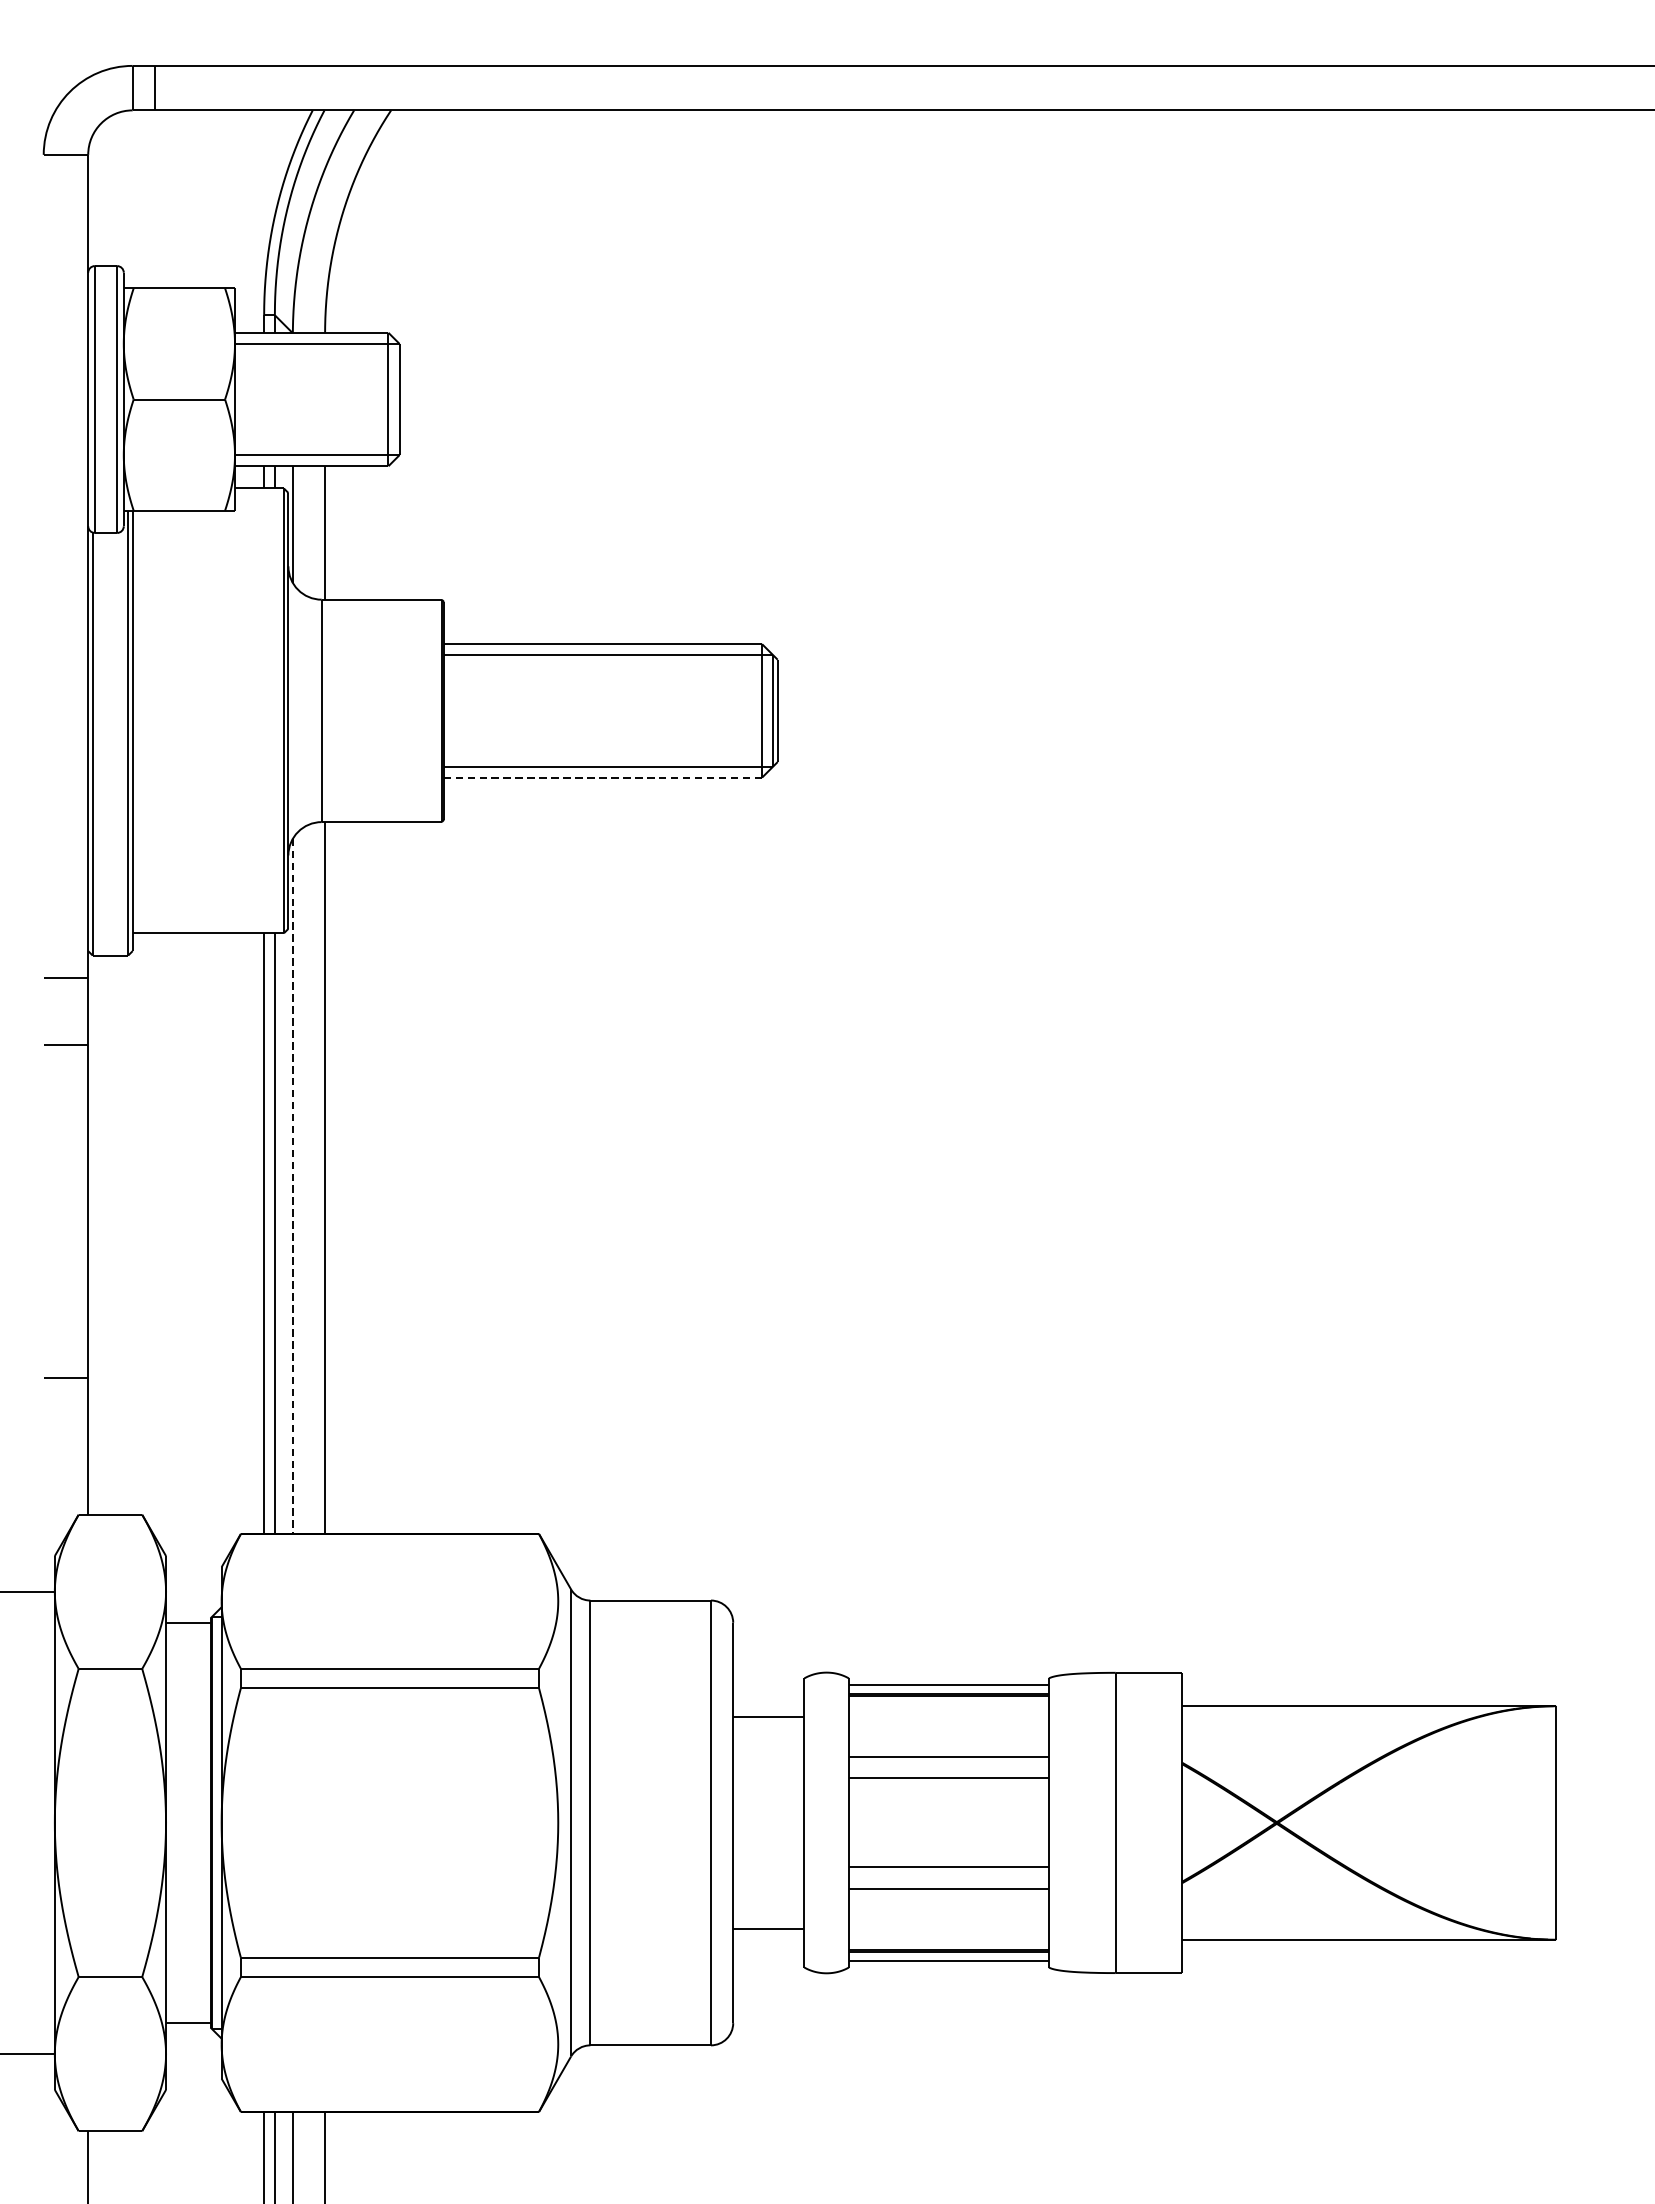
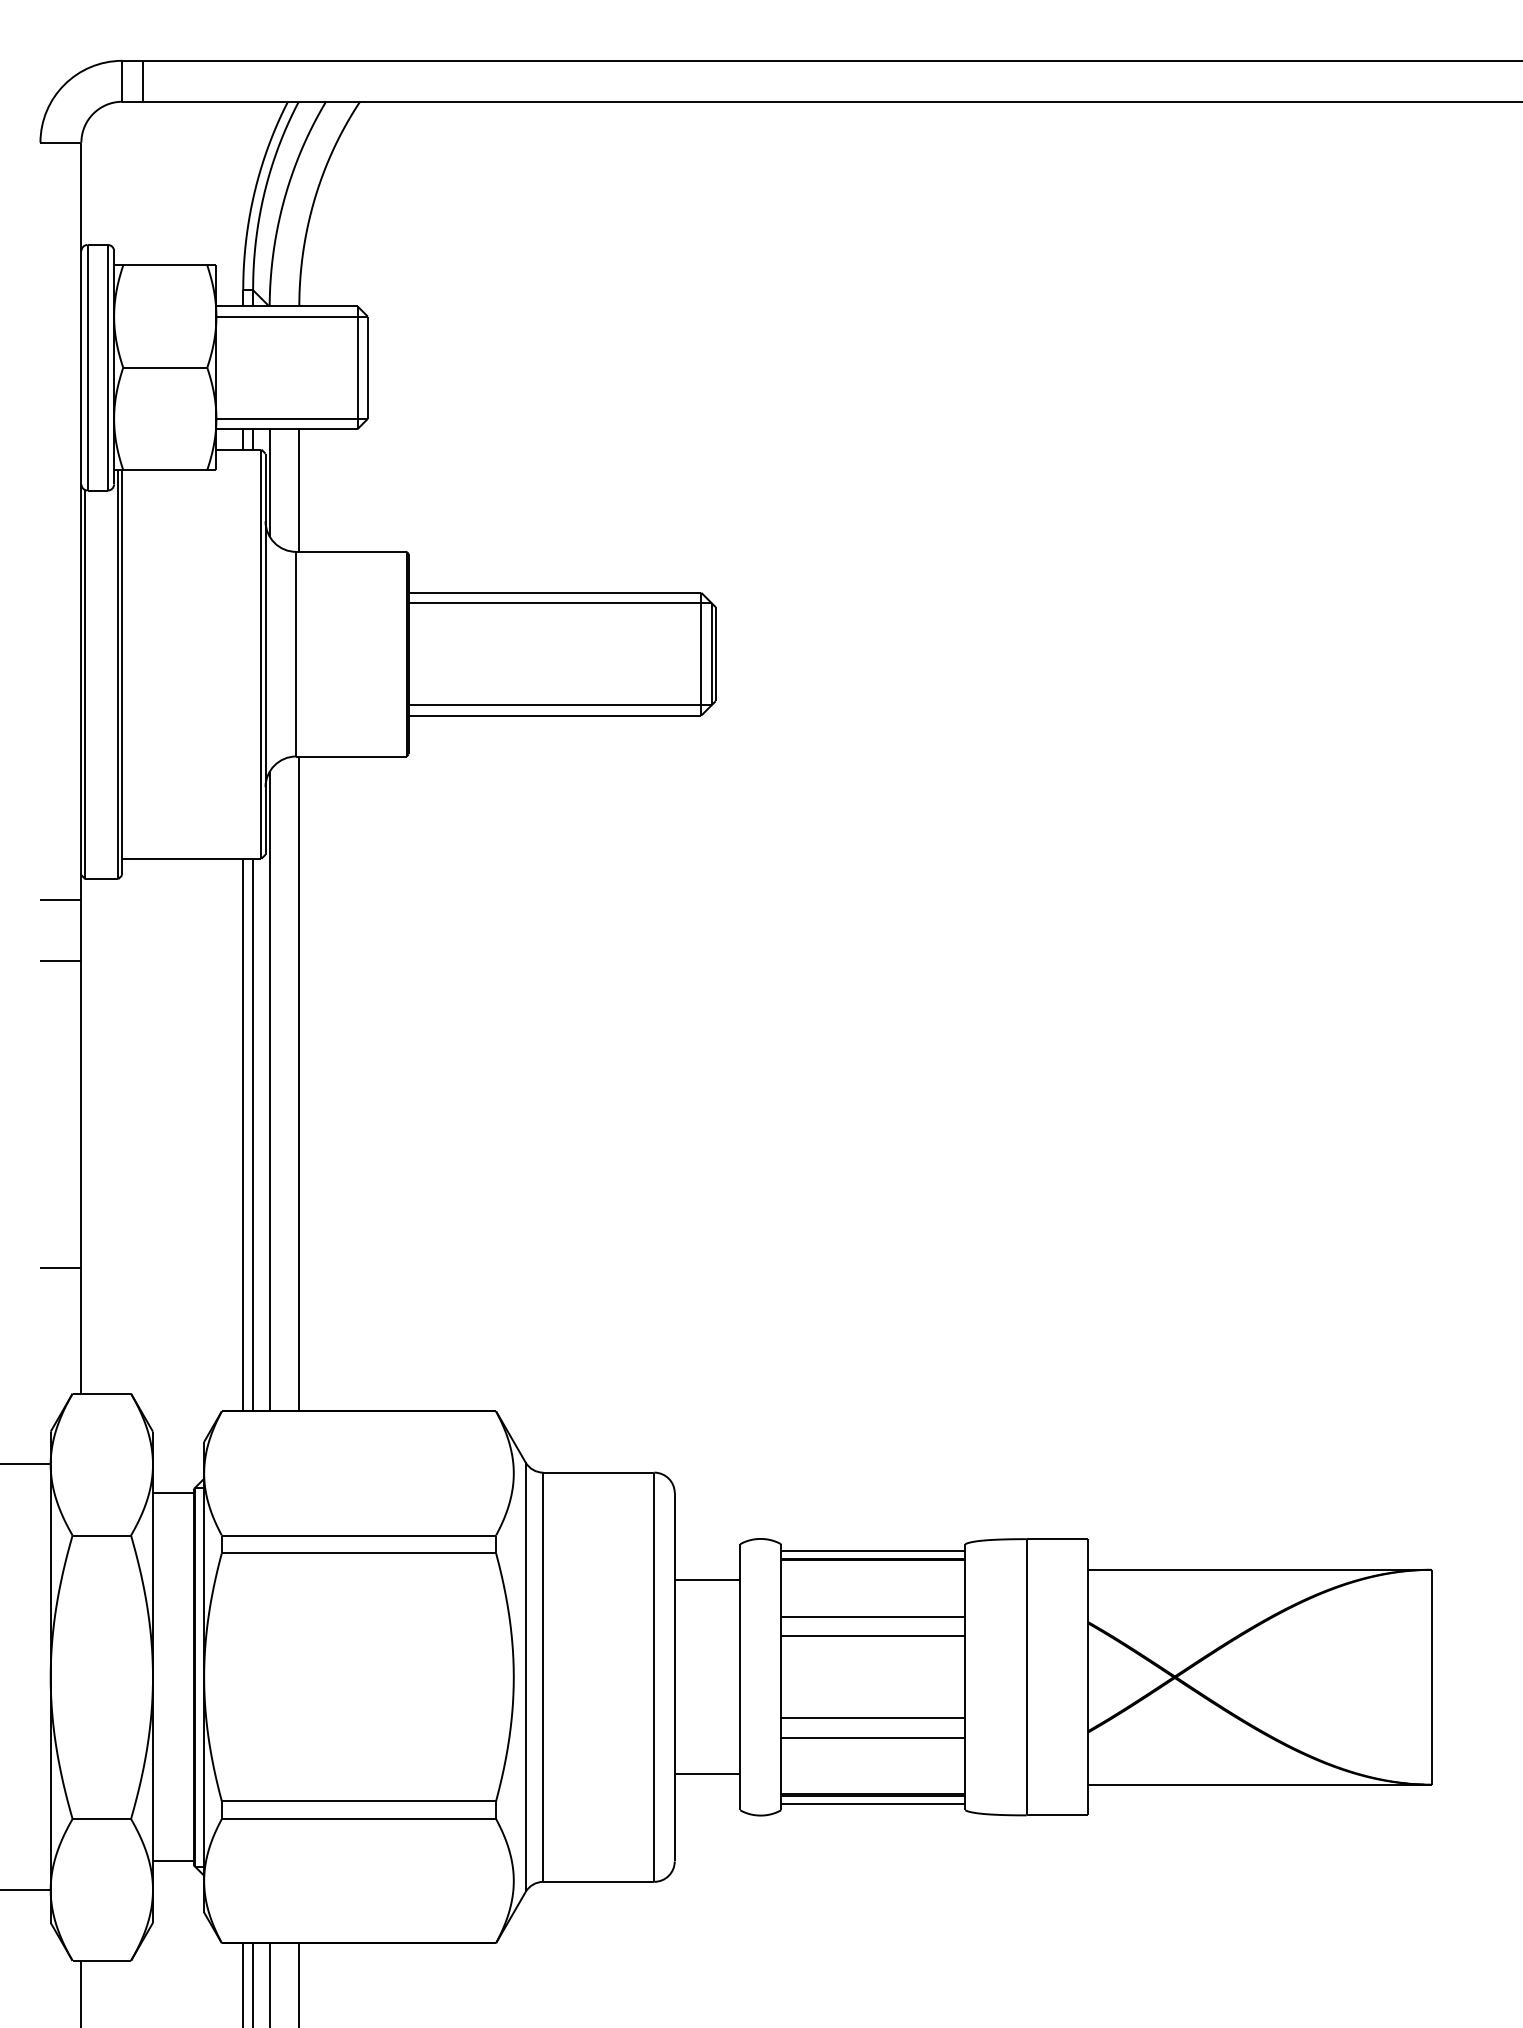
line: (602, 777) -> (554, 715), dashed -> solid
line: (292, 1186) -> (269, 1091), dashed -> solid

